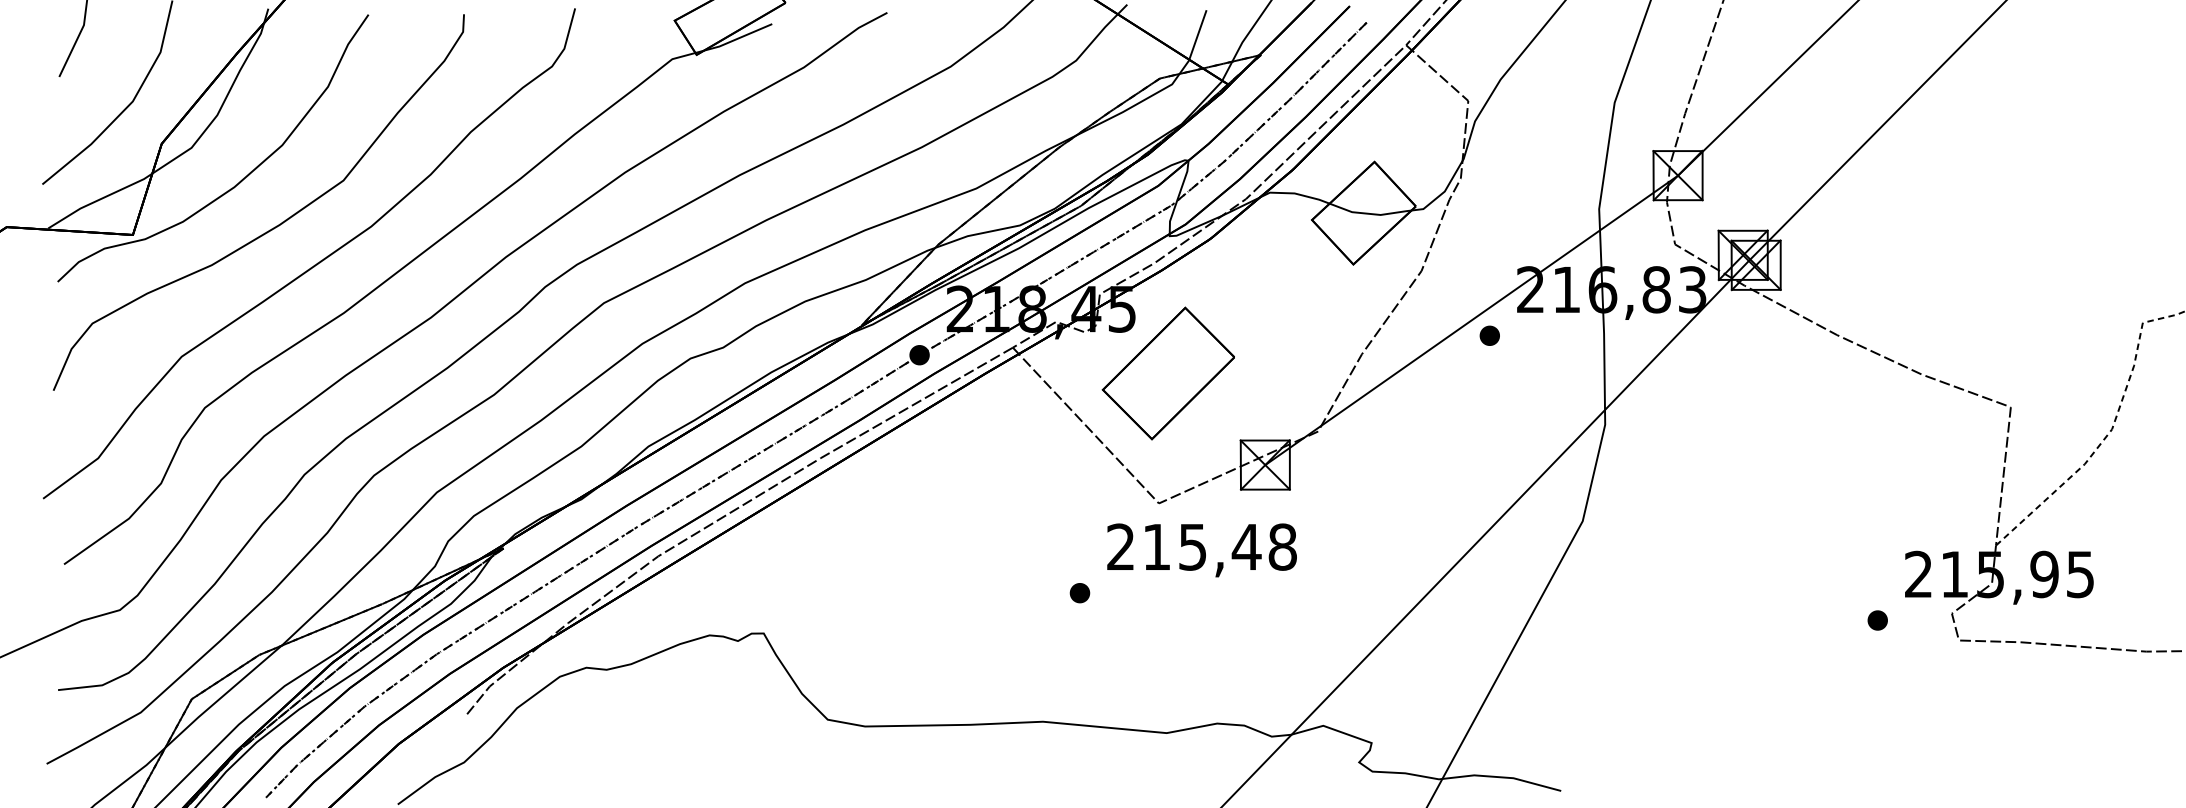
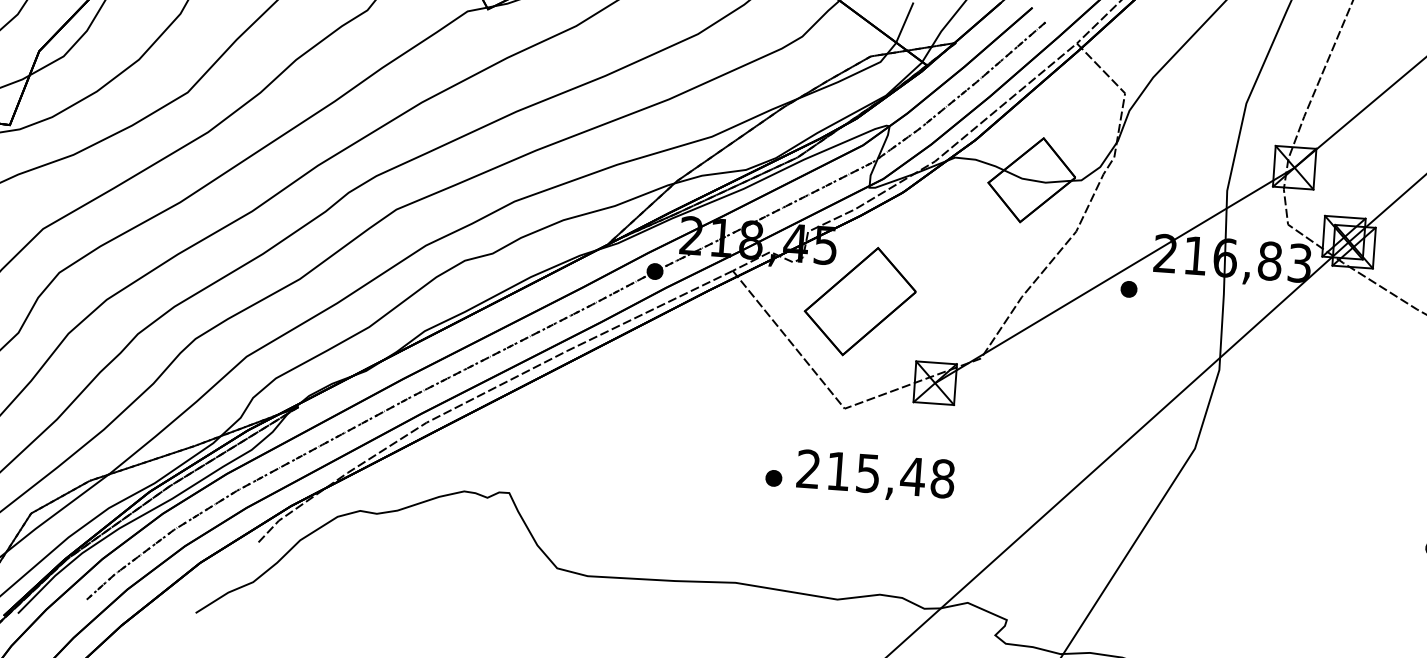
text: (1201, 550) -> (875, 476), moved

